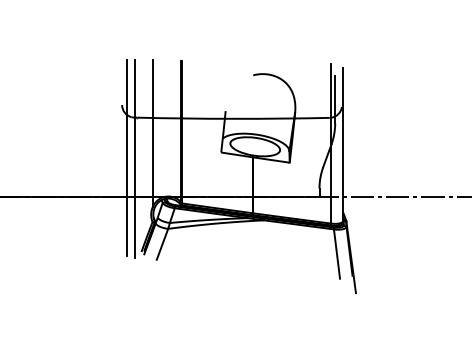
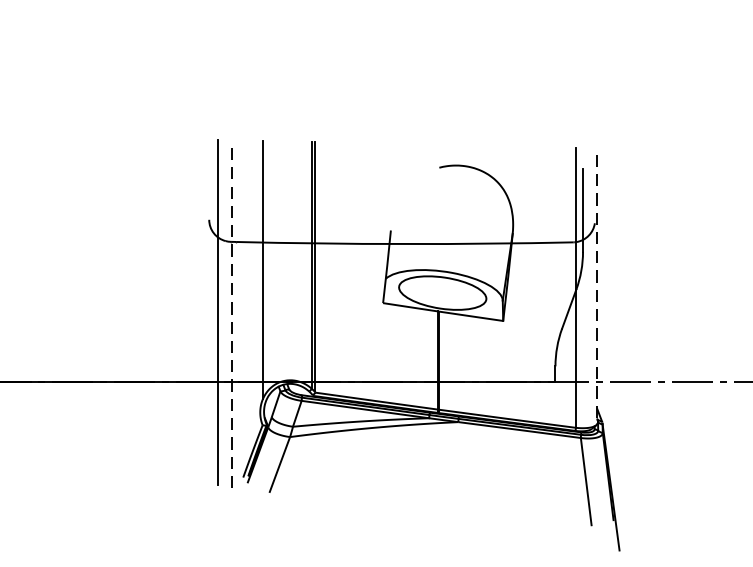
line: (343, 144) -> (597, 289), solid -> dashed
line: (135, 158) -> (232, 313), solid -> dashed

